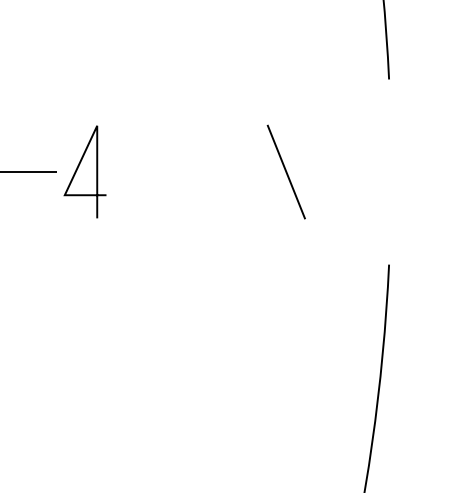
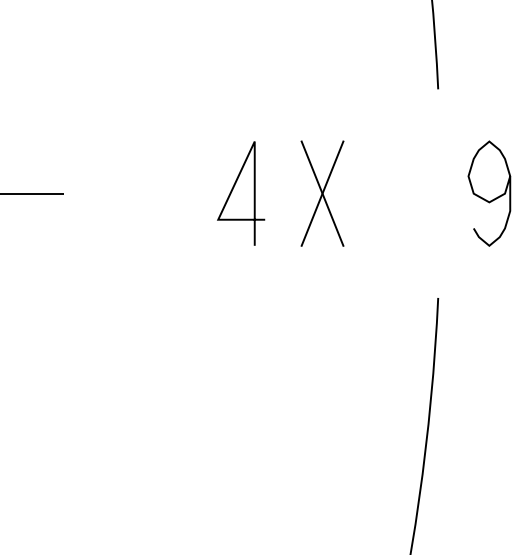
line: (78, 168) -> (233, 189), moved
line: (285, 171) -> (321, 193), added
curve: (432, 177) -> (487, 199), added

